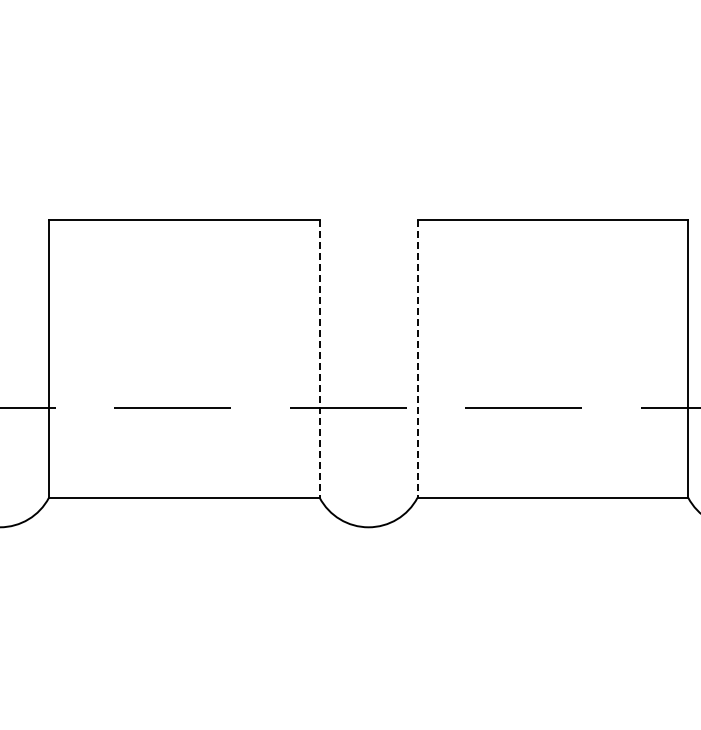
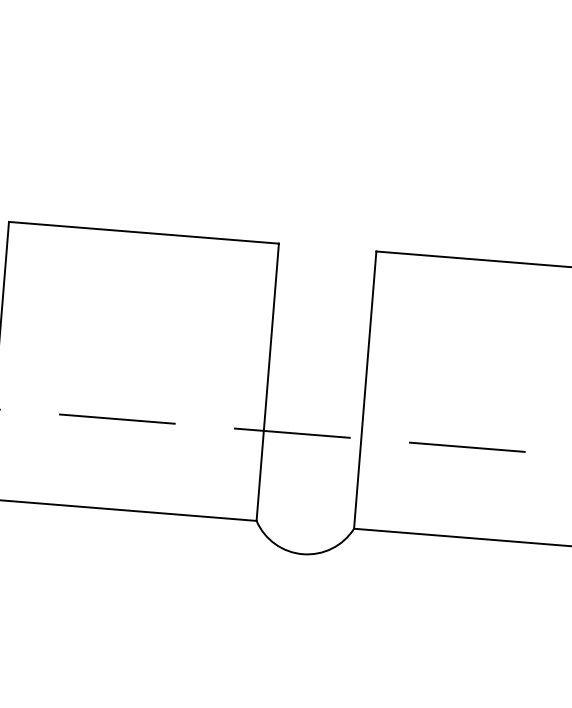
line: (319, 359) -> (267, 383), dashed -> solid
line: (417, 359) -> (365, 390), dashed -> solid

